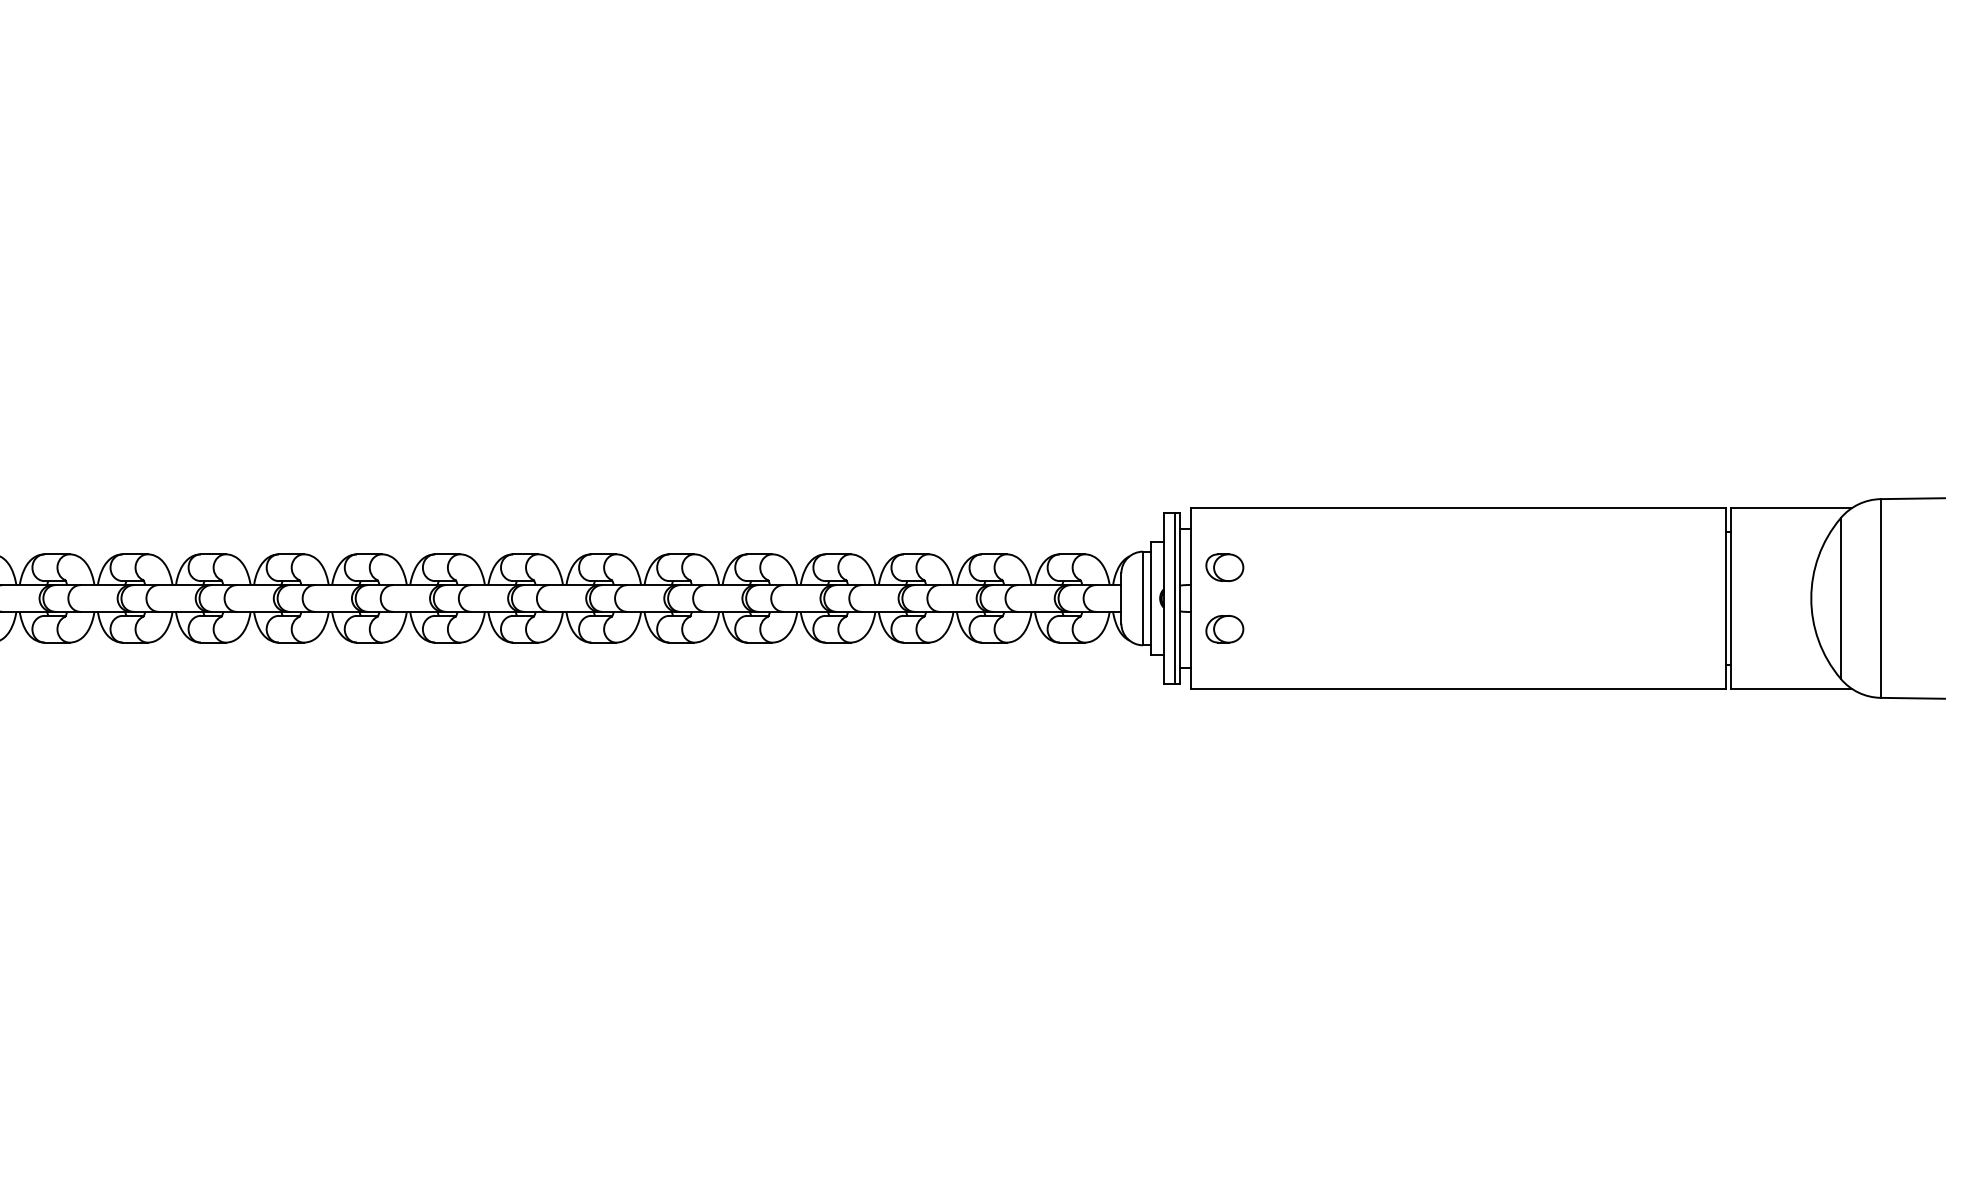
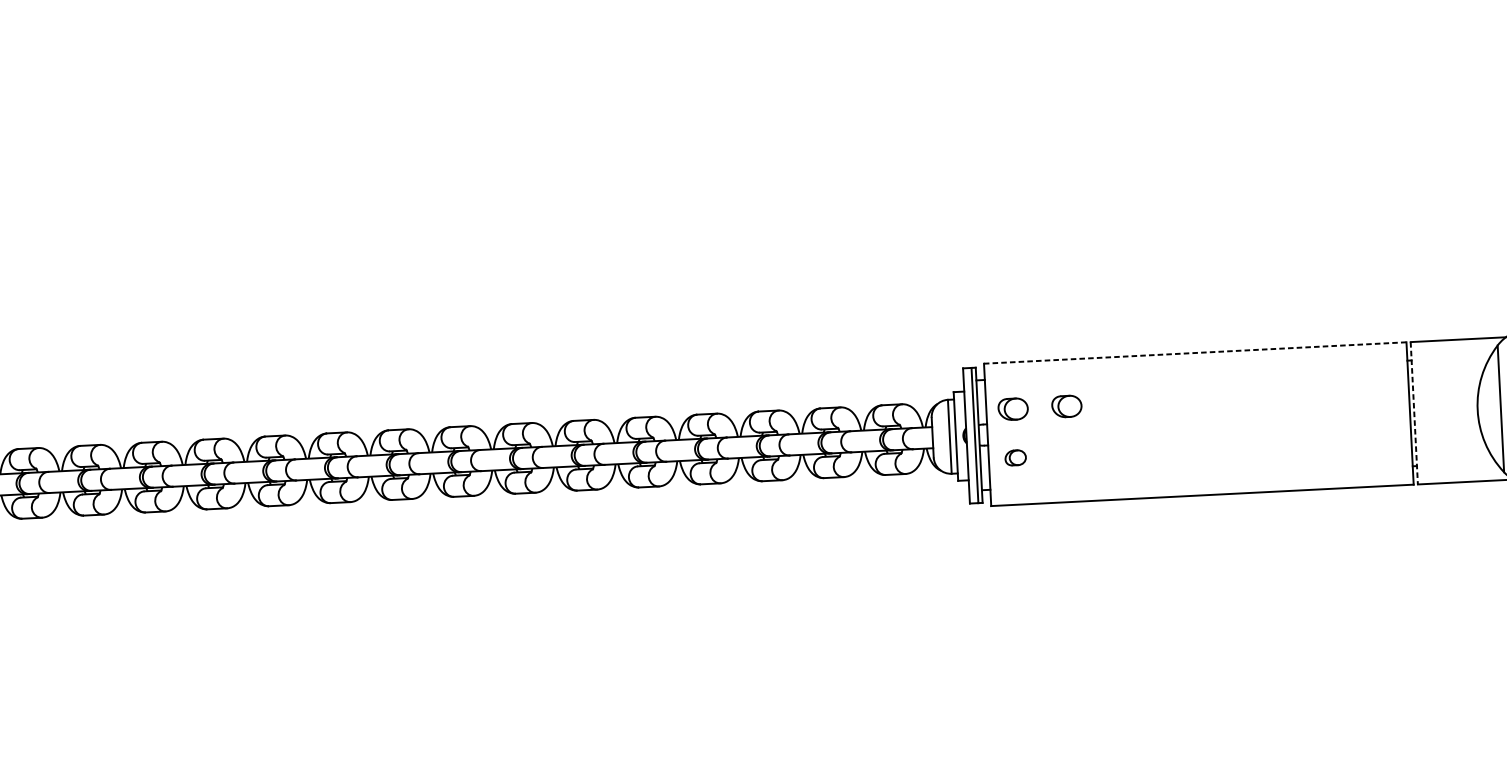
line: (1457, 508) -> (1194, 353), solid -> dashed
part: (1292, 567) -> (1066, 406), added
line: (1731, 599) -> (1414, 414), solid -> dashed
part: (1224, 629) -> (1015, 458), size x0.7

